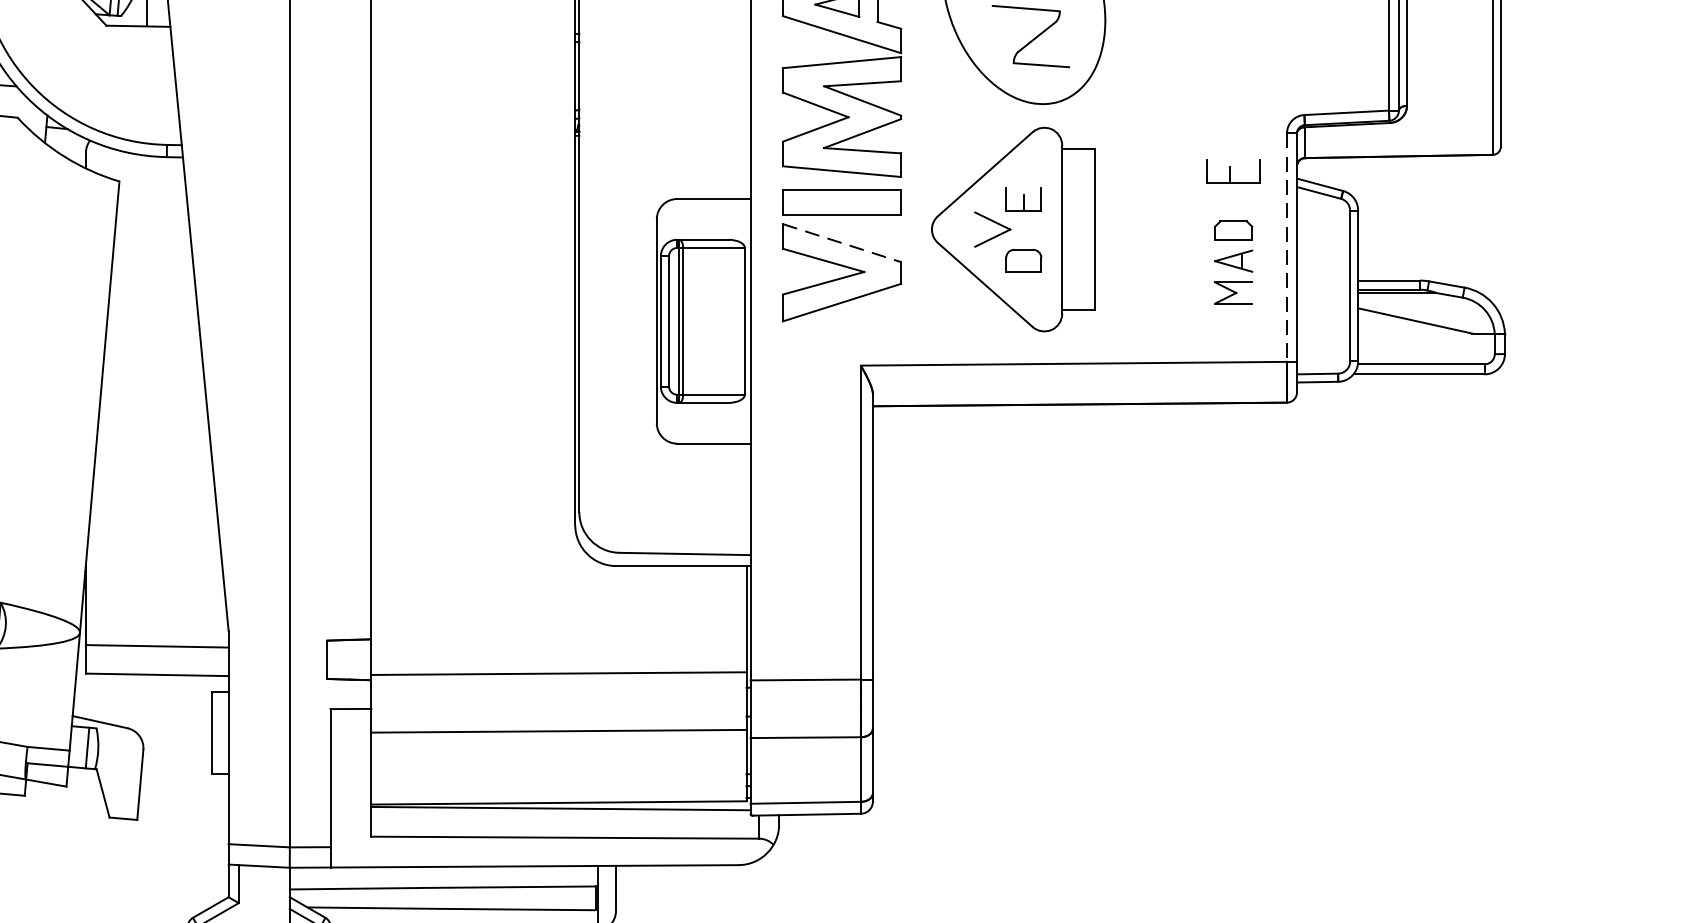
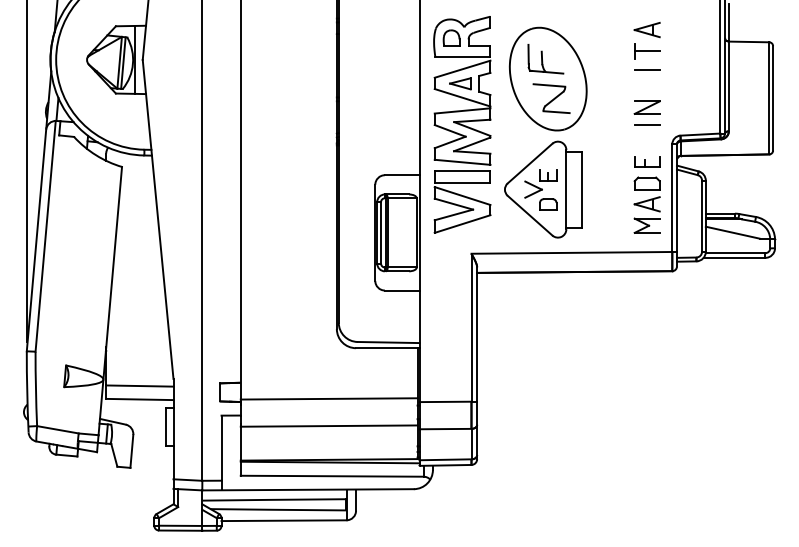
part: (1232, 55) -> (646, 107), added
line: (1232, 93) -> (646, 125), added
line: (843, 244) -> (463, 196), dashed -> solid
line: (1287, 248) -> (672, 198), dashed -> solid
part: (1232, 261) -> (646, 204), size x1.43

